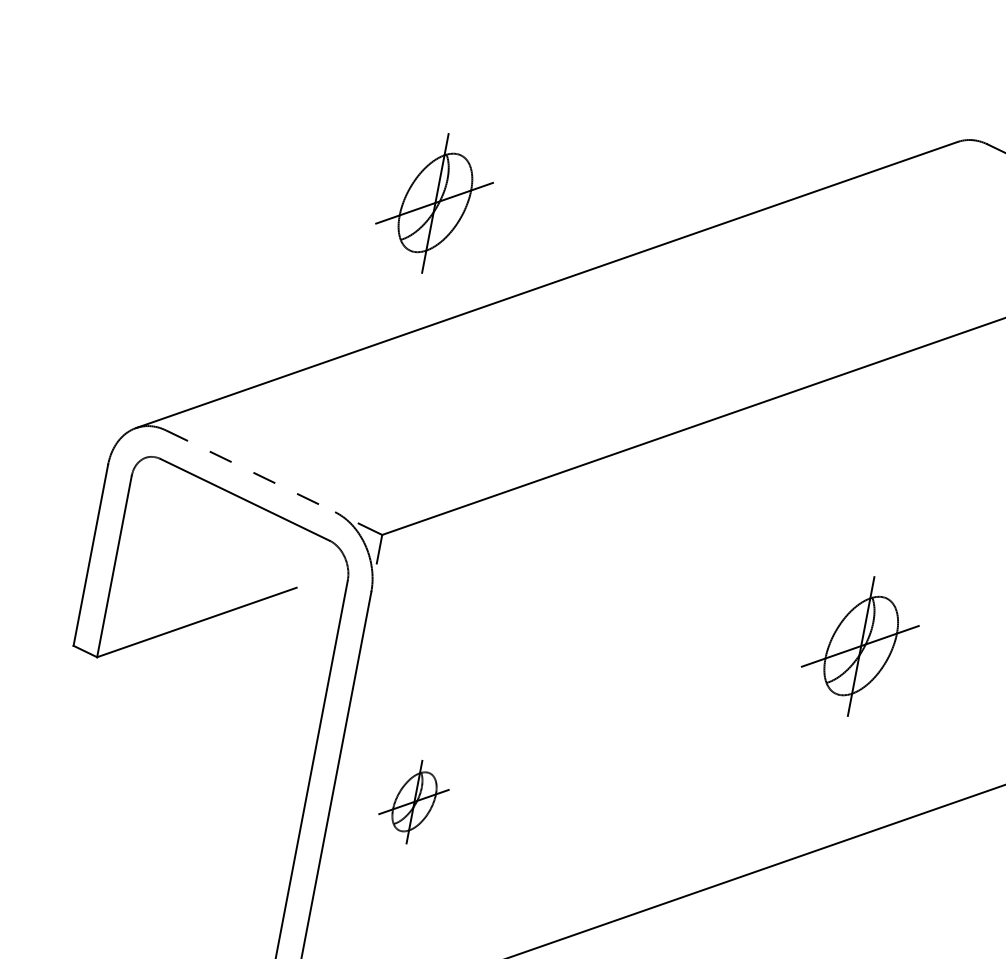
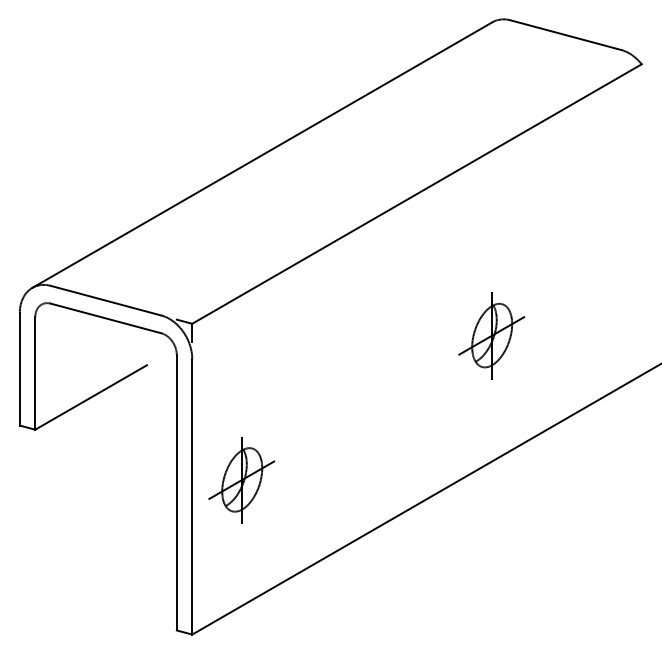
part: (434, 202) -> (185, 118), removed
line: (251, 471) -> (106, 300), dashed -> solid
part: (413, 802) -> (241, 480), size x1.67

